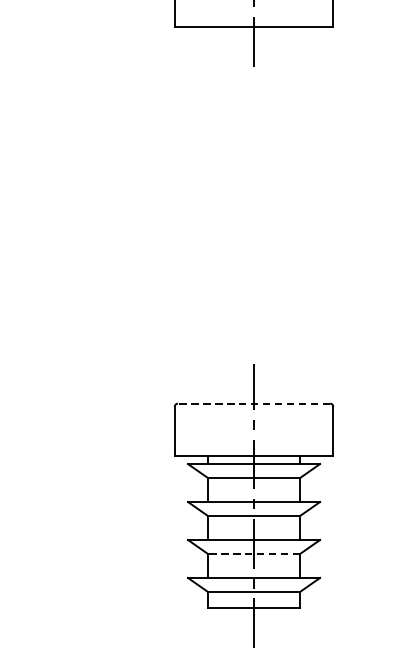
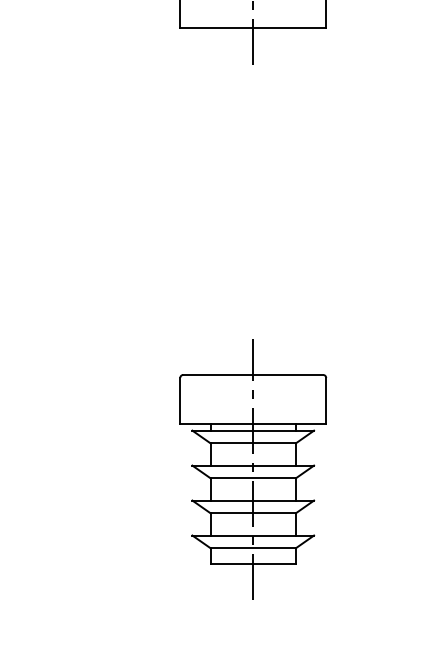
line: (253, 404) -> (252, 375), dashed -> solid
line: (254, 554) -> (253, 513), dashed -> solid

